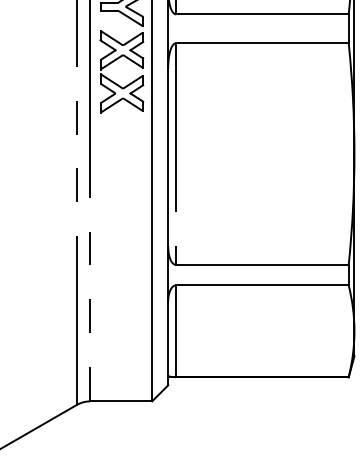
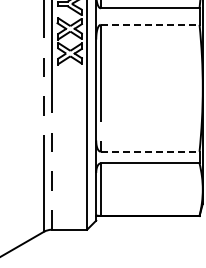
line: (263, 42) -> (150, 24), solid -> dashed
line: (263, 264) -> (150, 151), solid -> dashed

